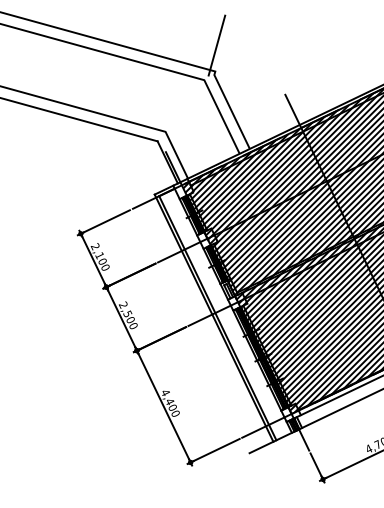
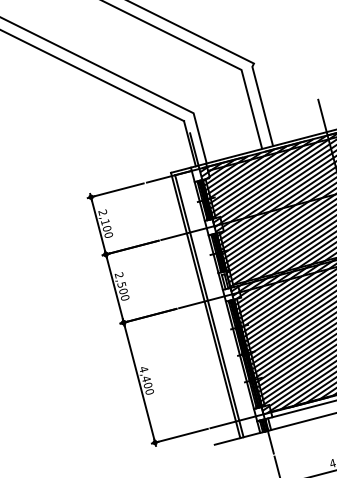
line: (216, 45) -> (260, 38), removed

